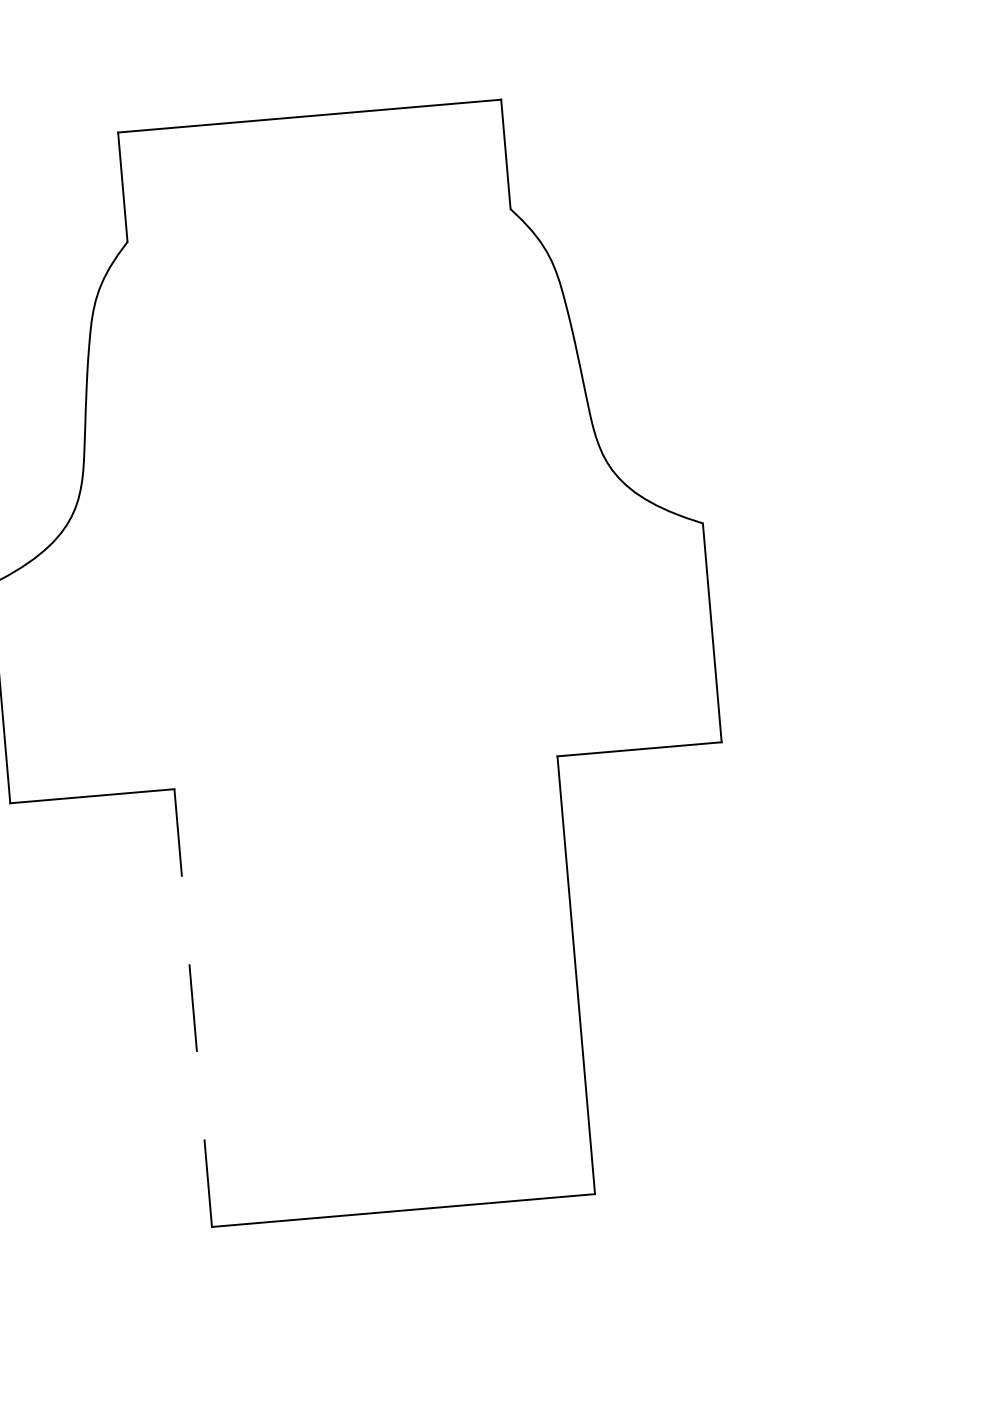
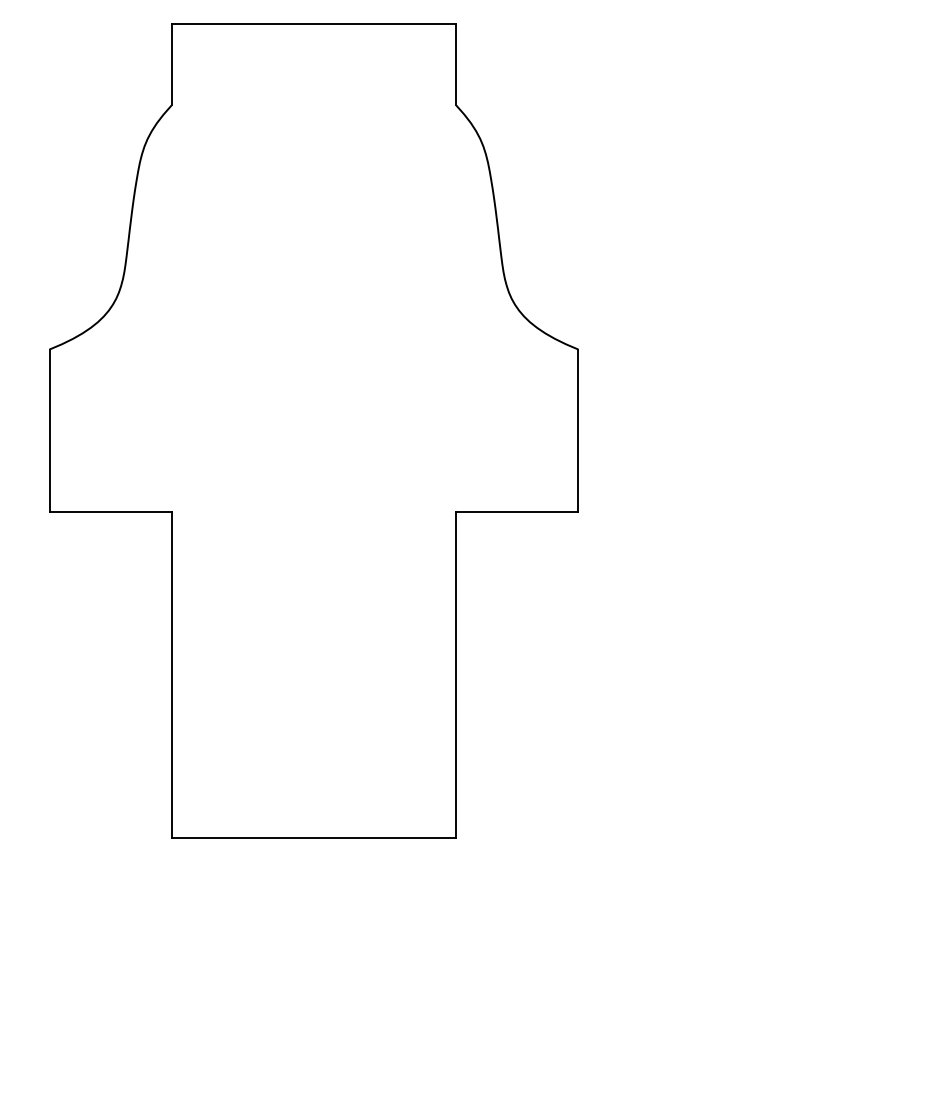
line: (193, 1007) -> (171, 674), dashed -> solid

